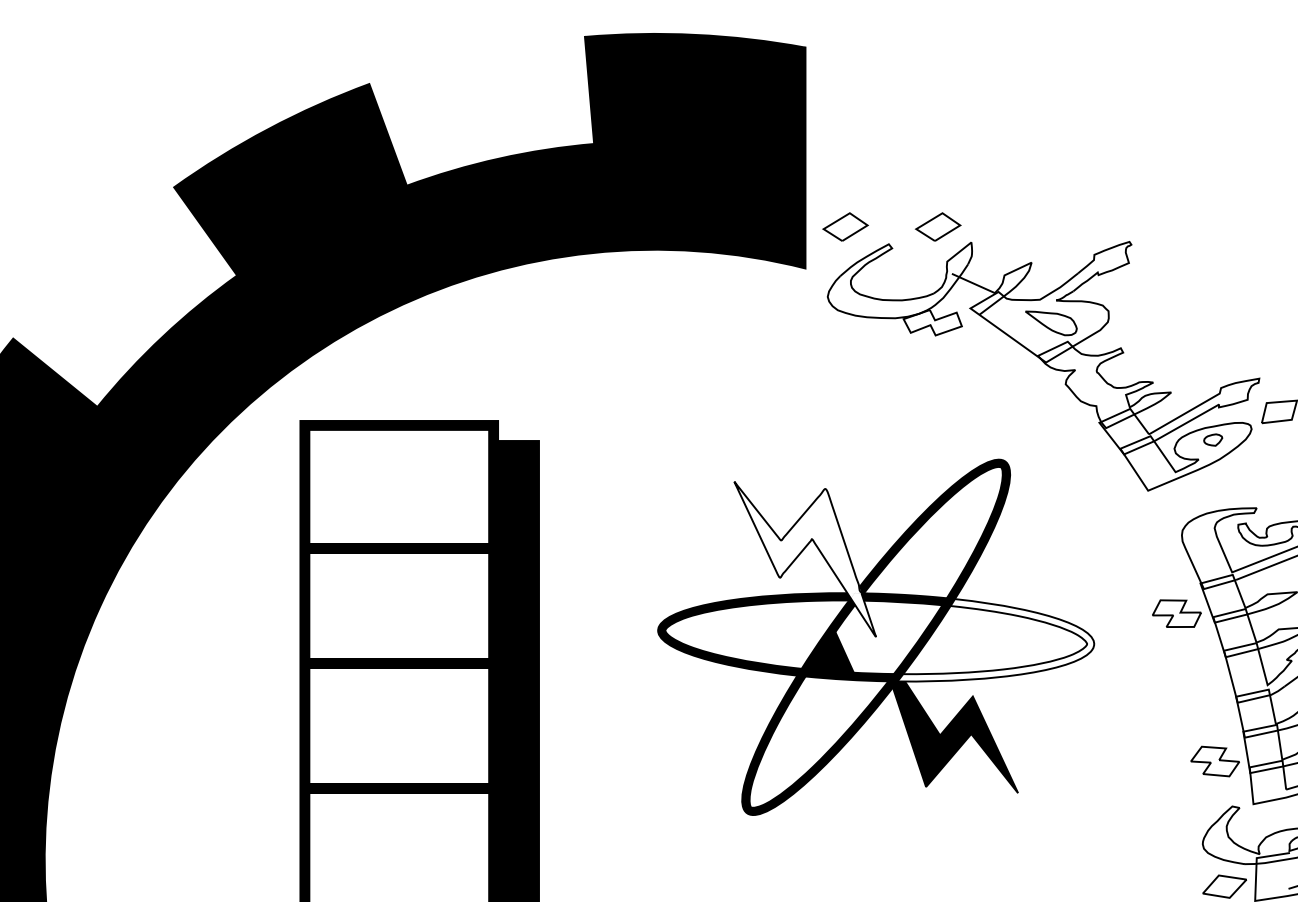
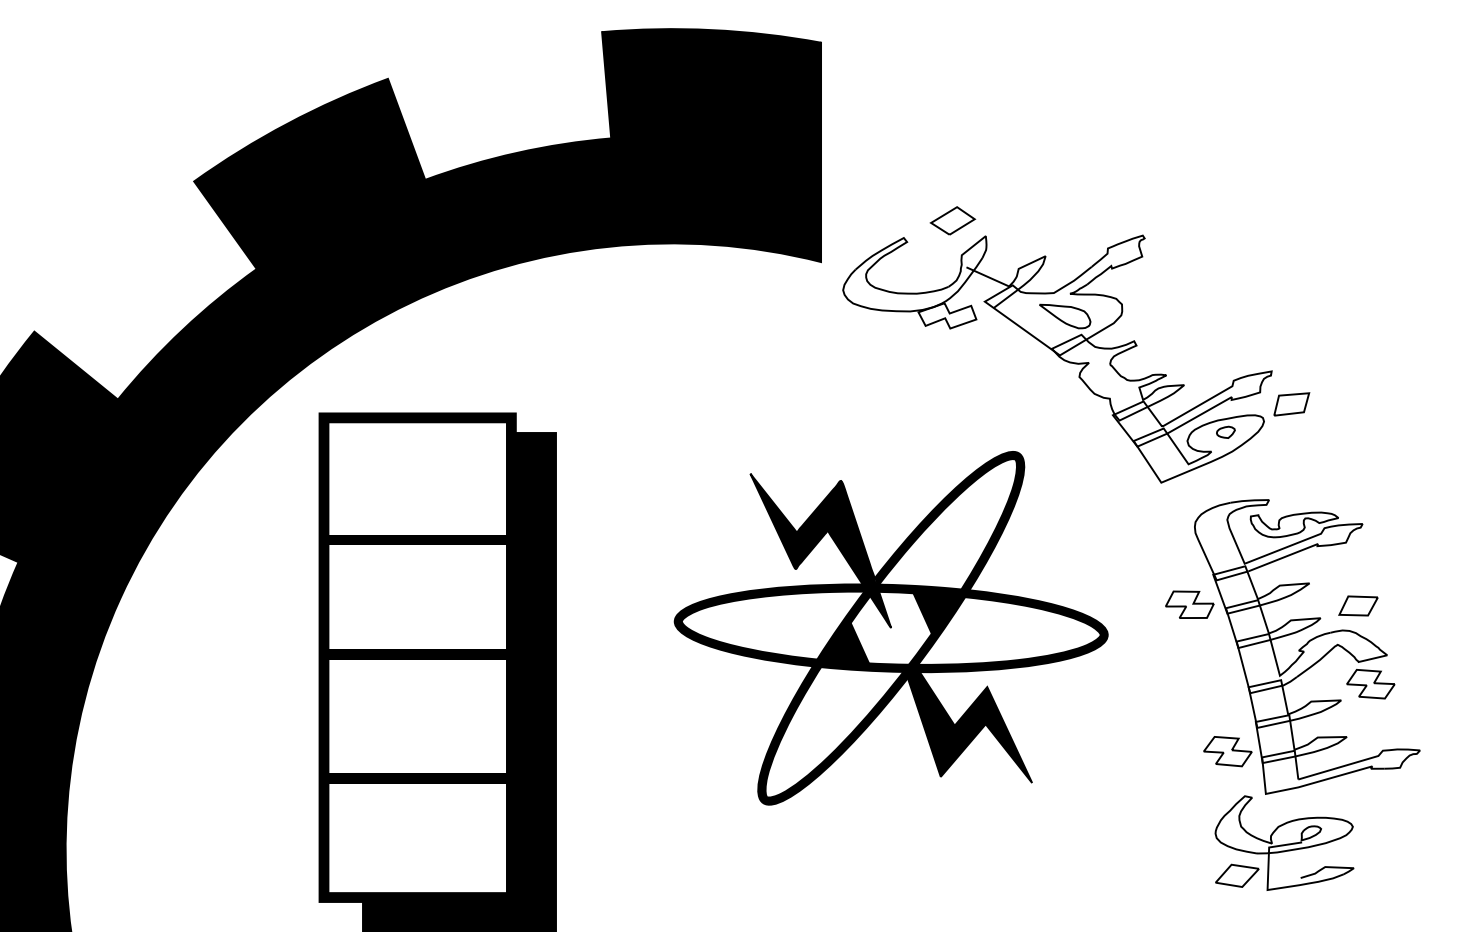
part: (845, 226) -> (860, 220), removed
fill: (804, 559) -> (820, 550), added
fill: (986, 637) -> (1000, 628), added

